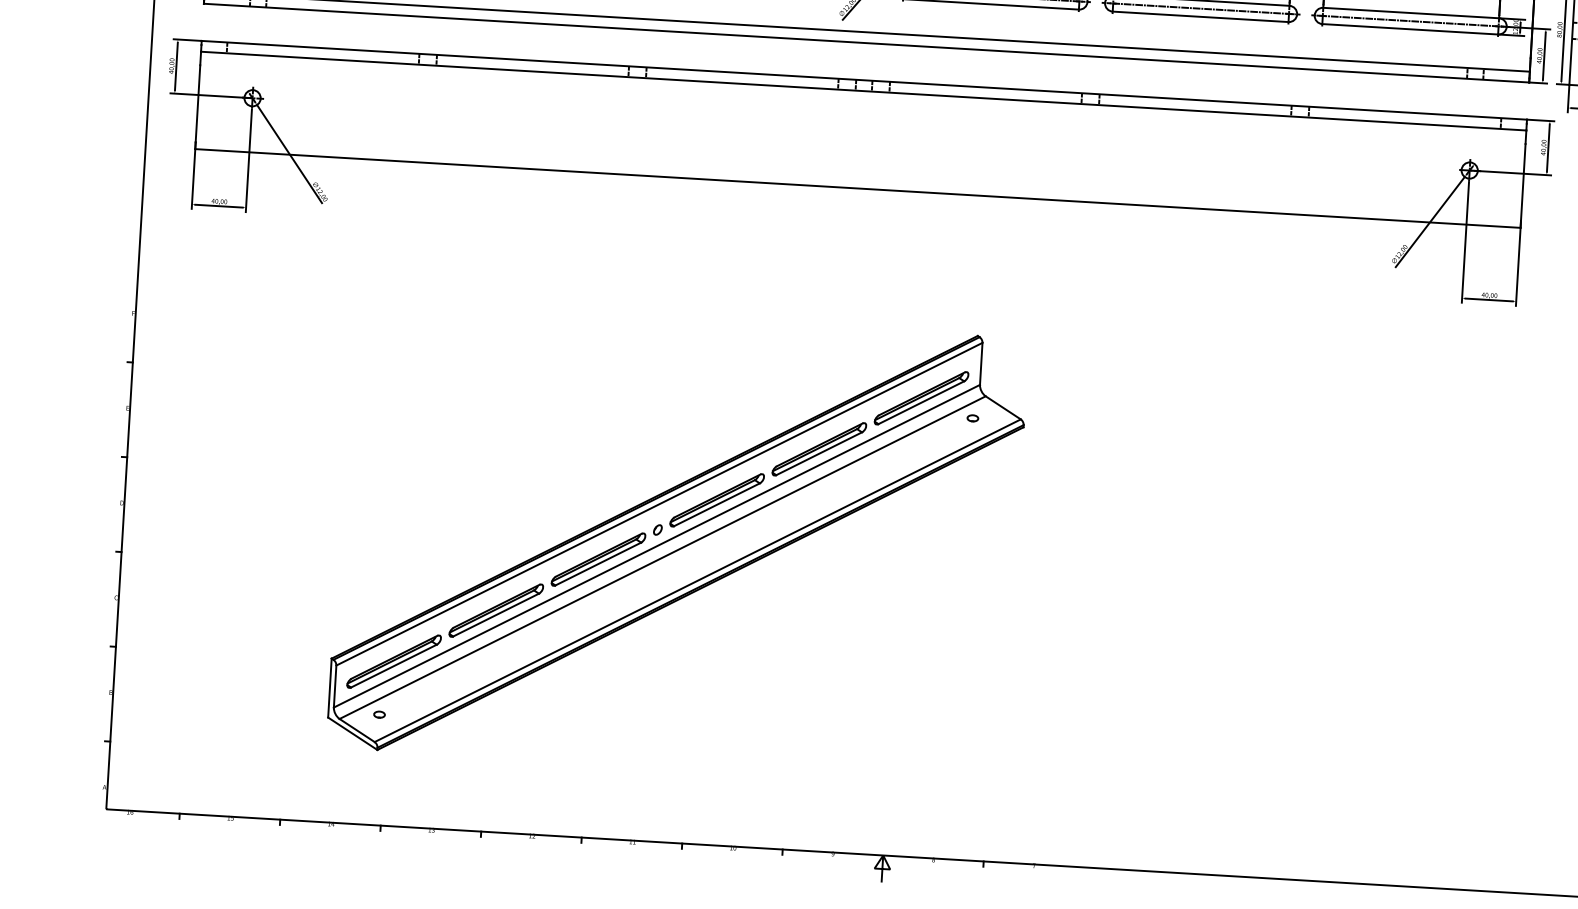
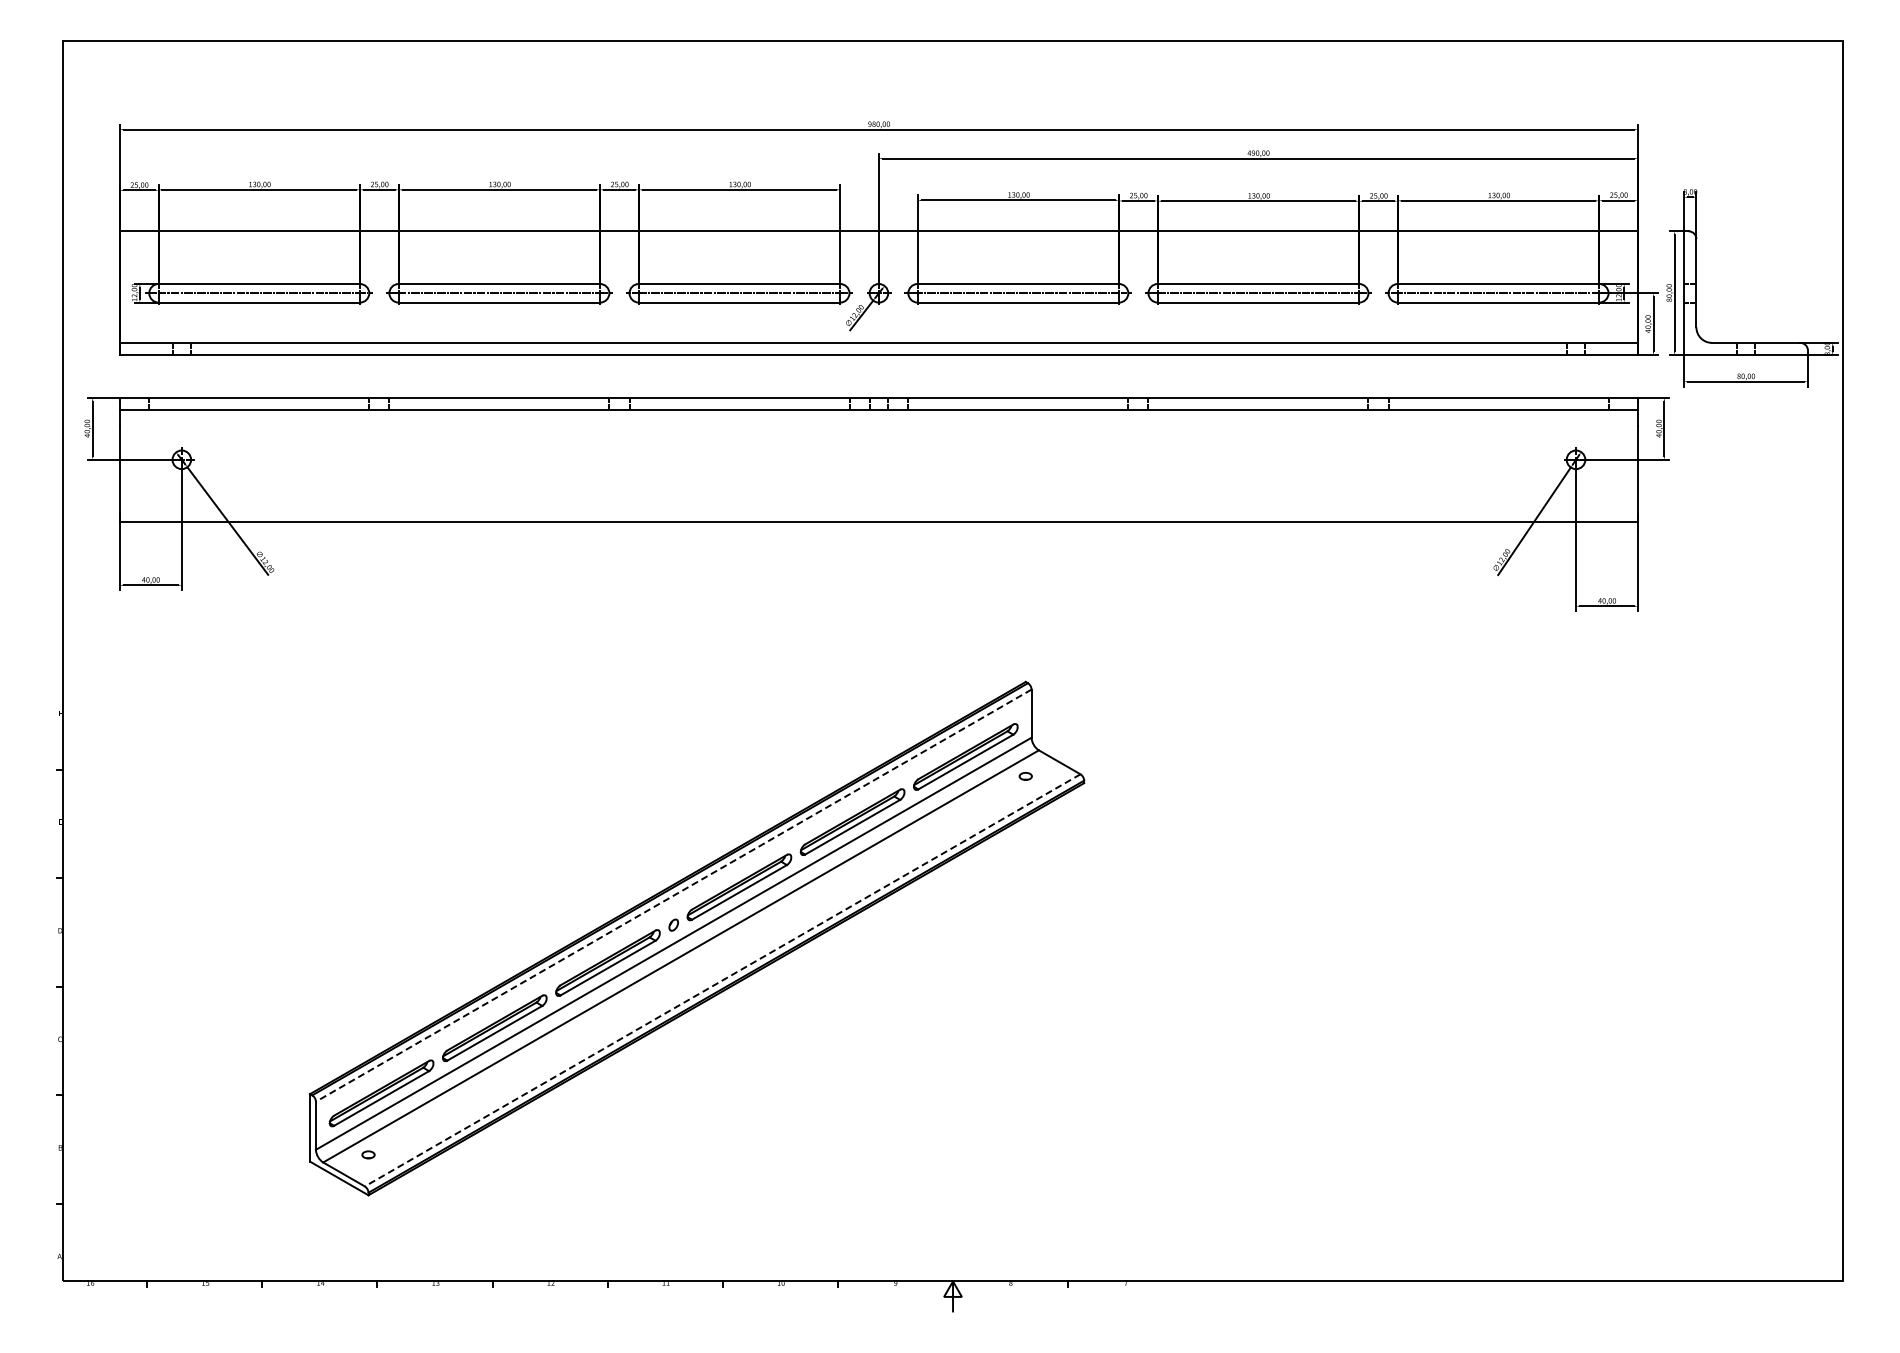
line: (659, 504) -> (673, 895), solid -> dashed
line: (697, 580) -> (722, 980), solid -> dashed

